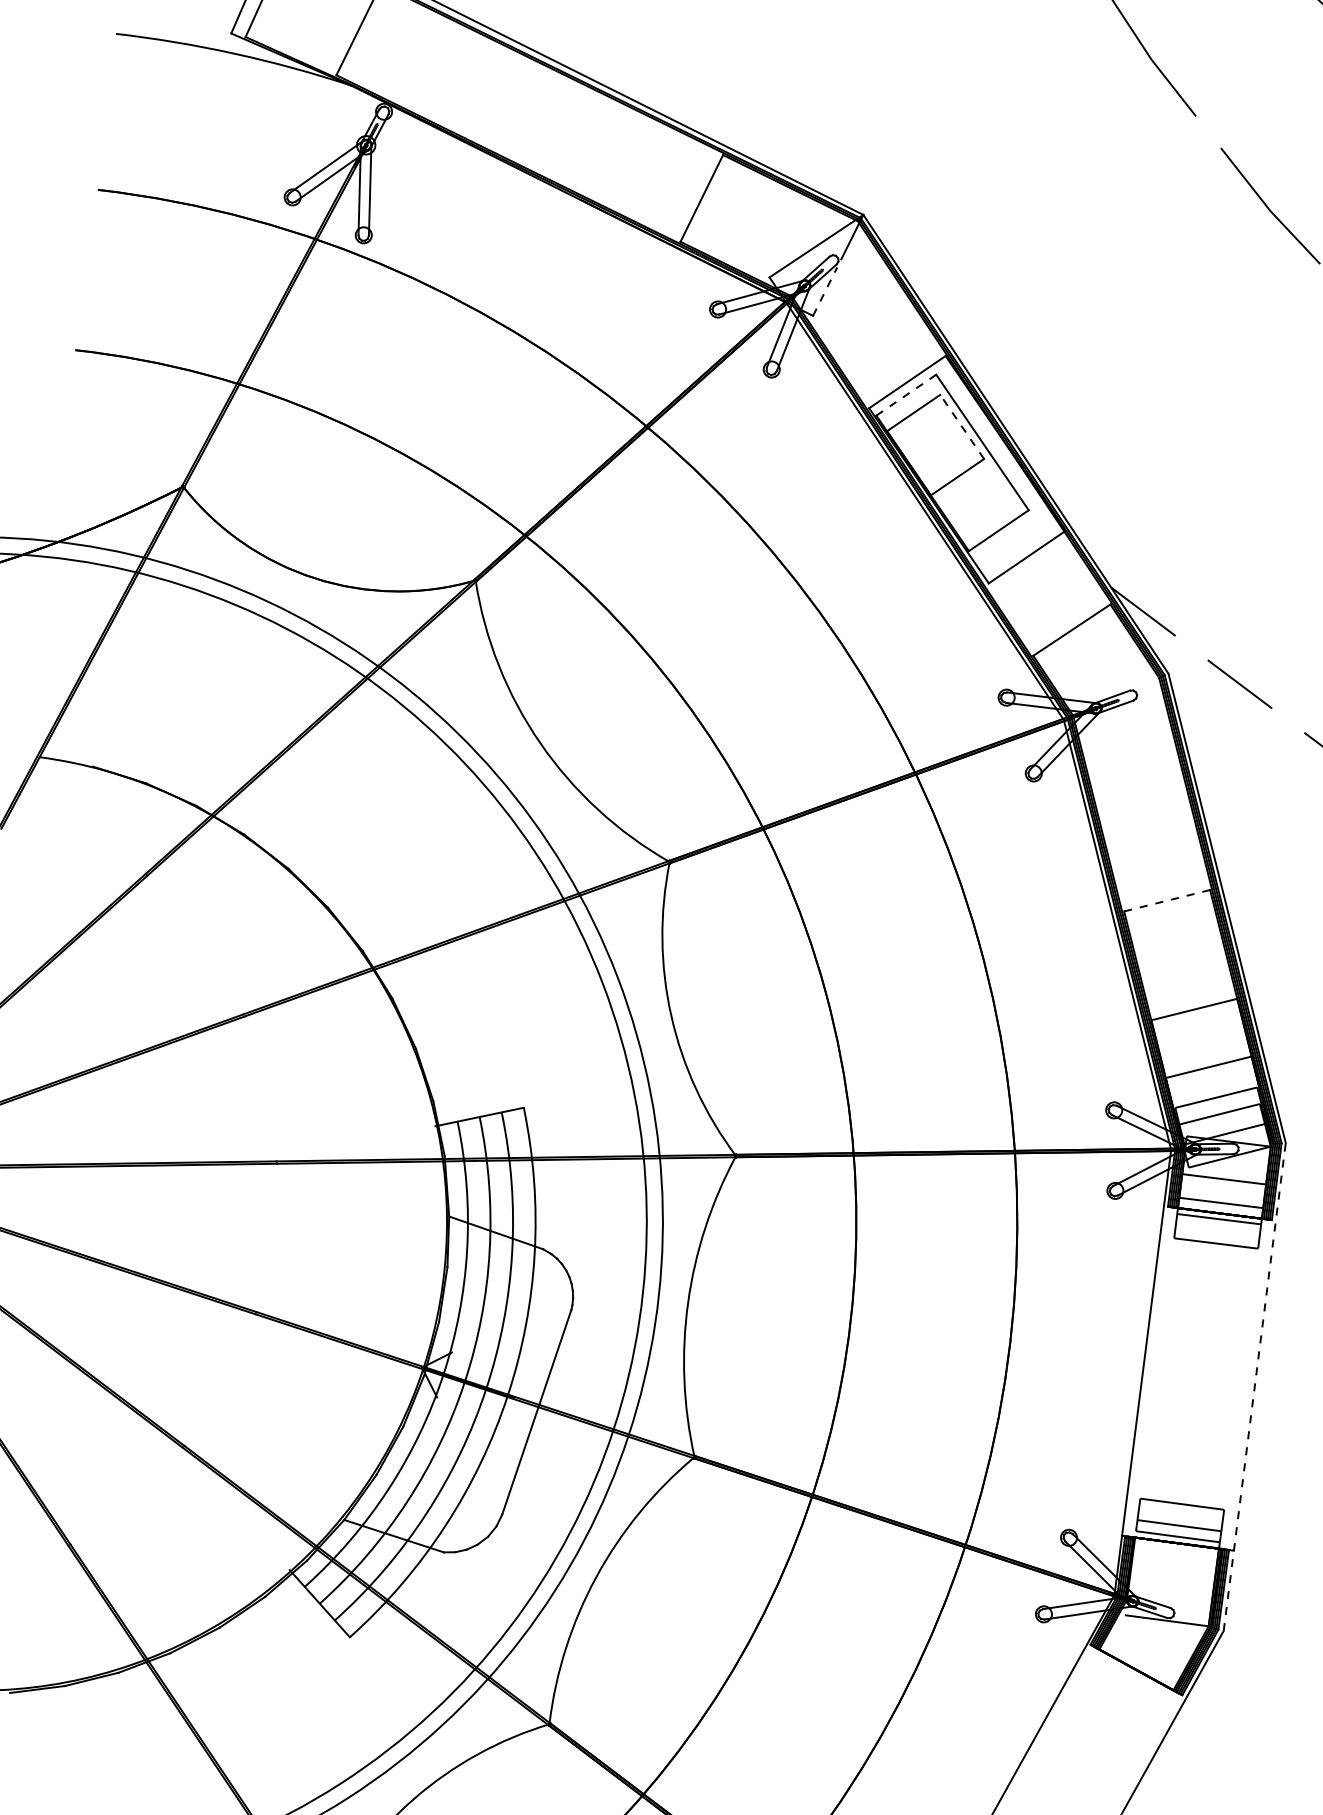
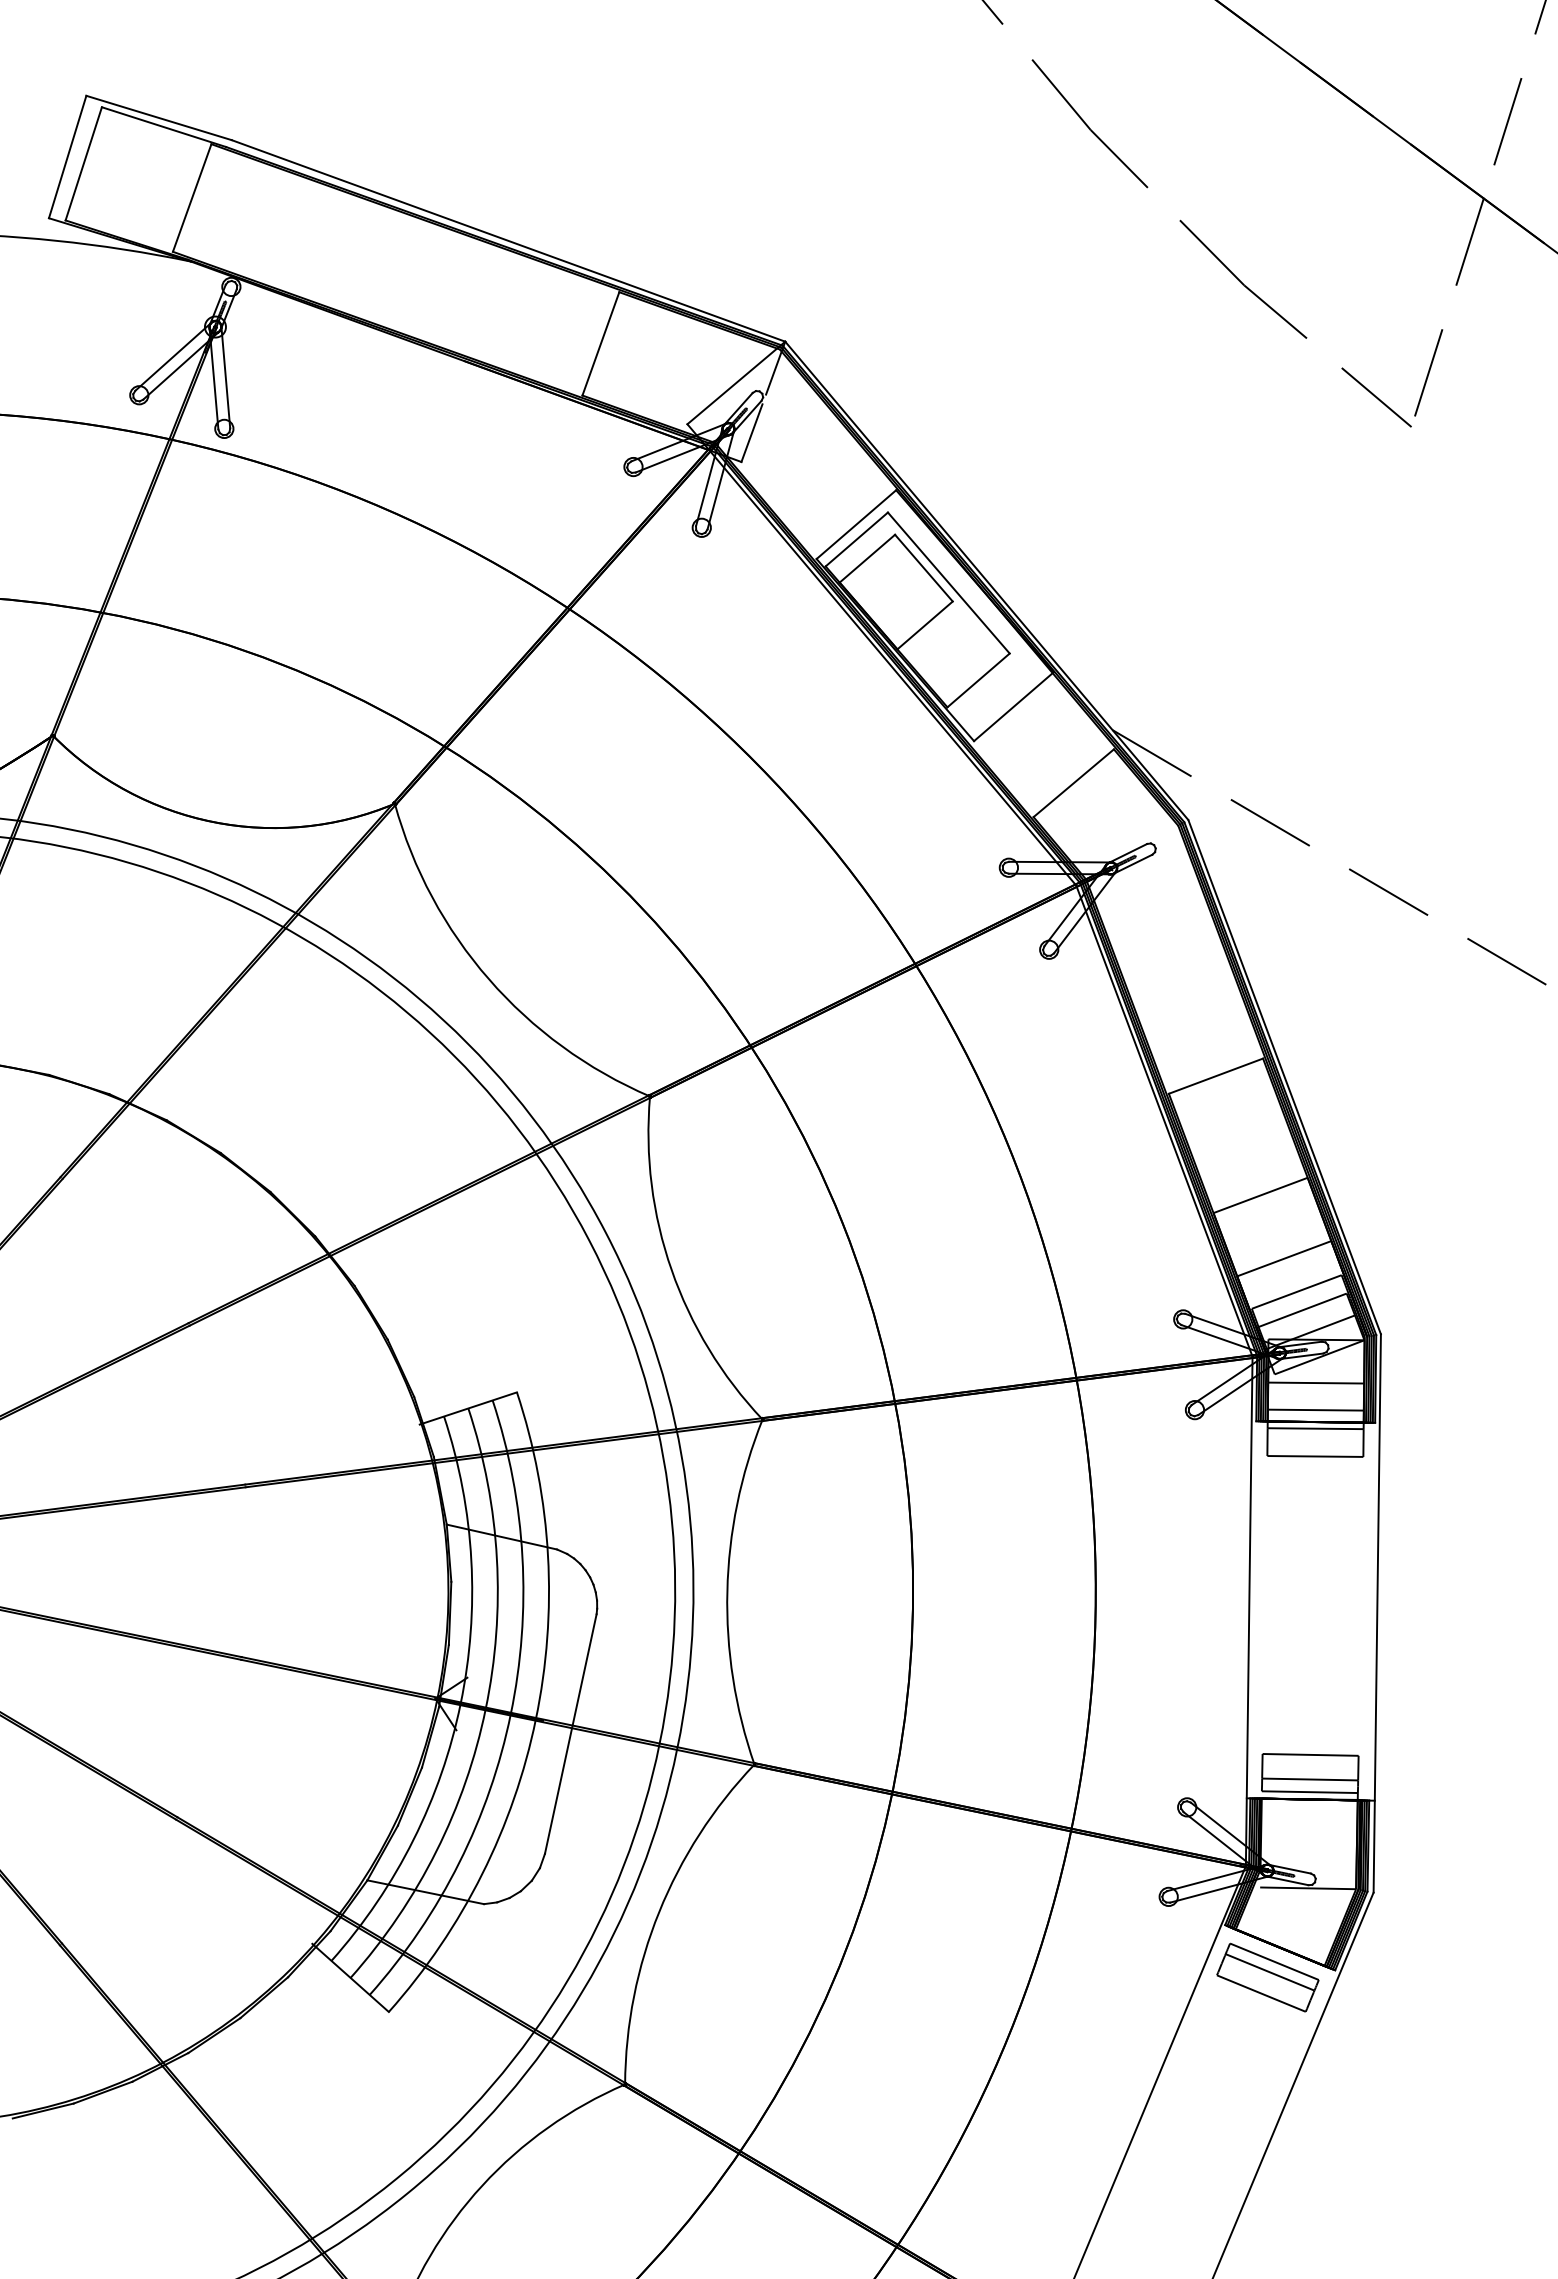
line: (824, 291) -> (751, 433), dashed -> solid
line: (906, 395) -> (856, 539), dashed -> solid
line: (961, 426) -> (923, 567), dashed -> solid
line: (1166, 900) -> (1215, 1076), dashed -> solid
line: (1255, 1386) -> (1377, 1612), dashed -> solid
part: (1122, 1694) -> (1267, 1977), added

